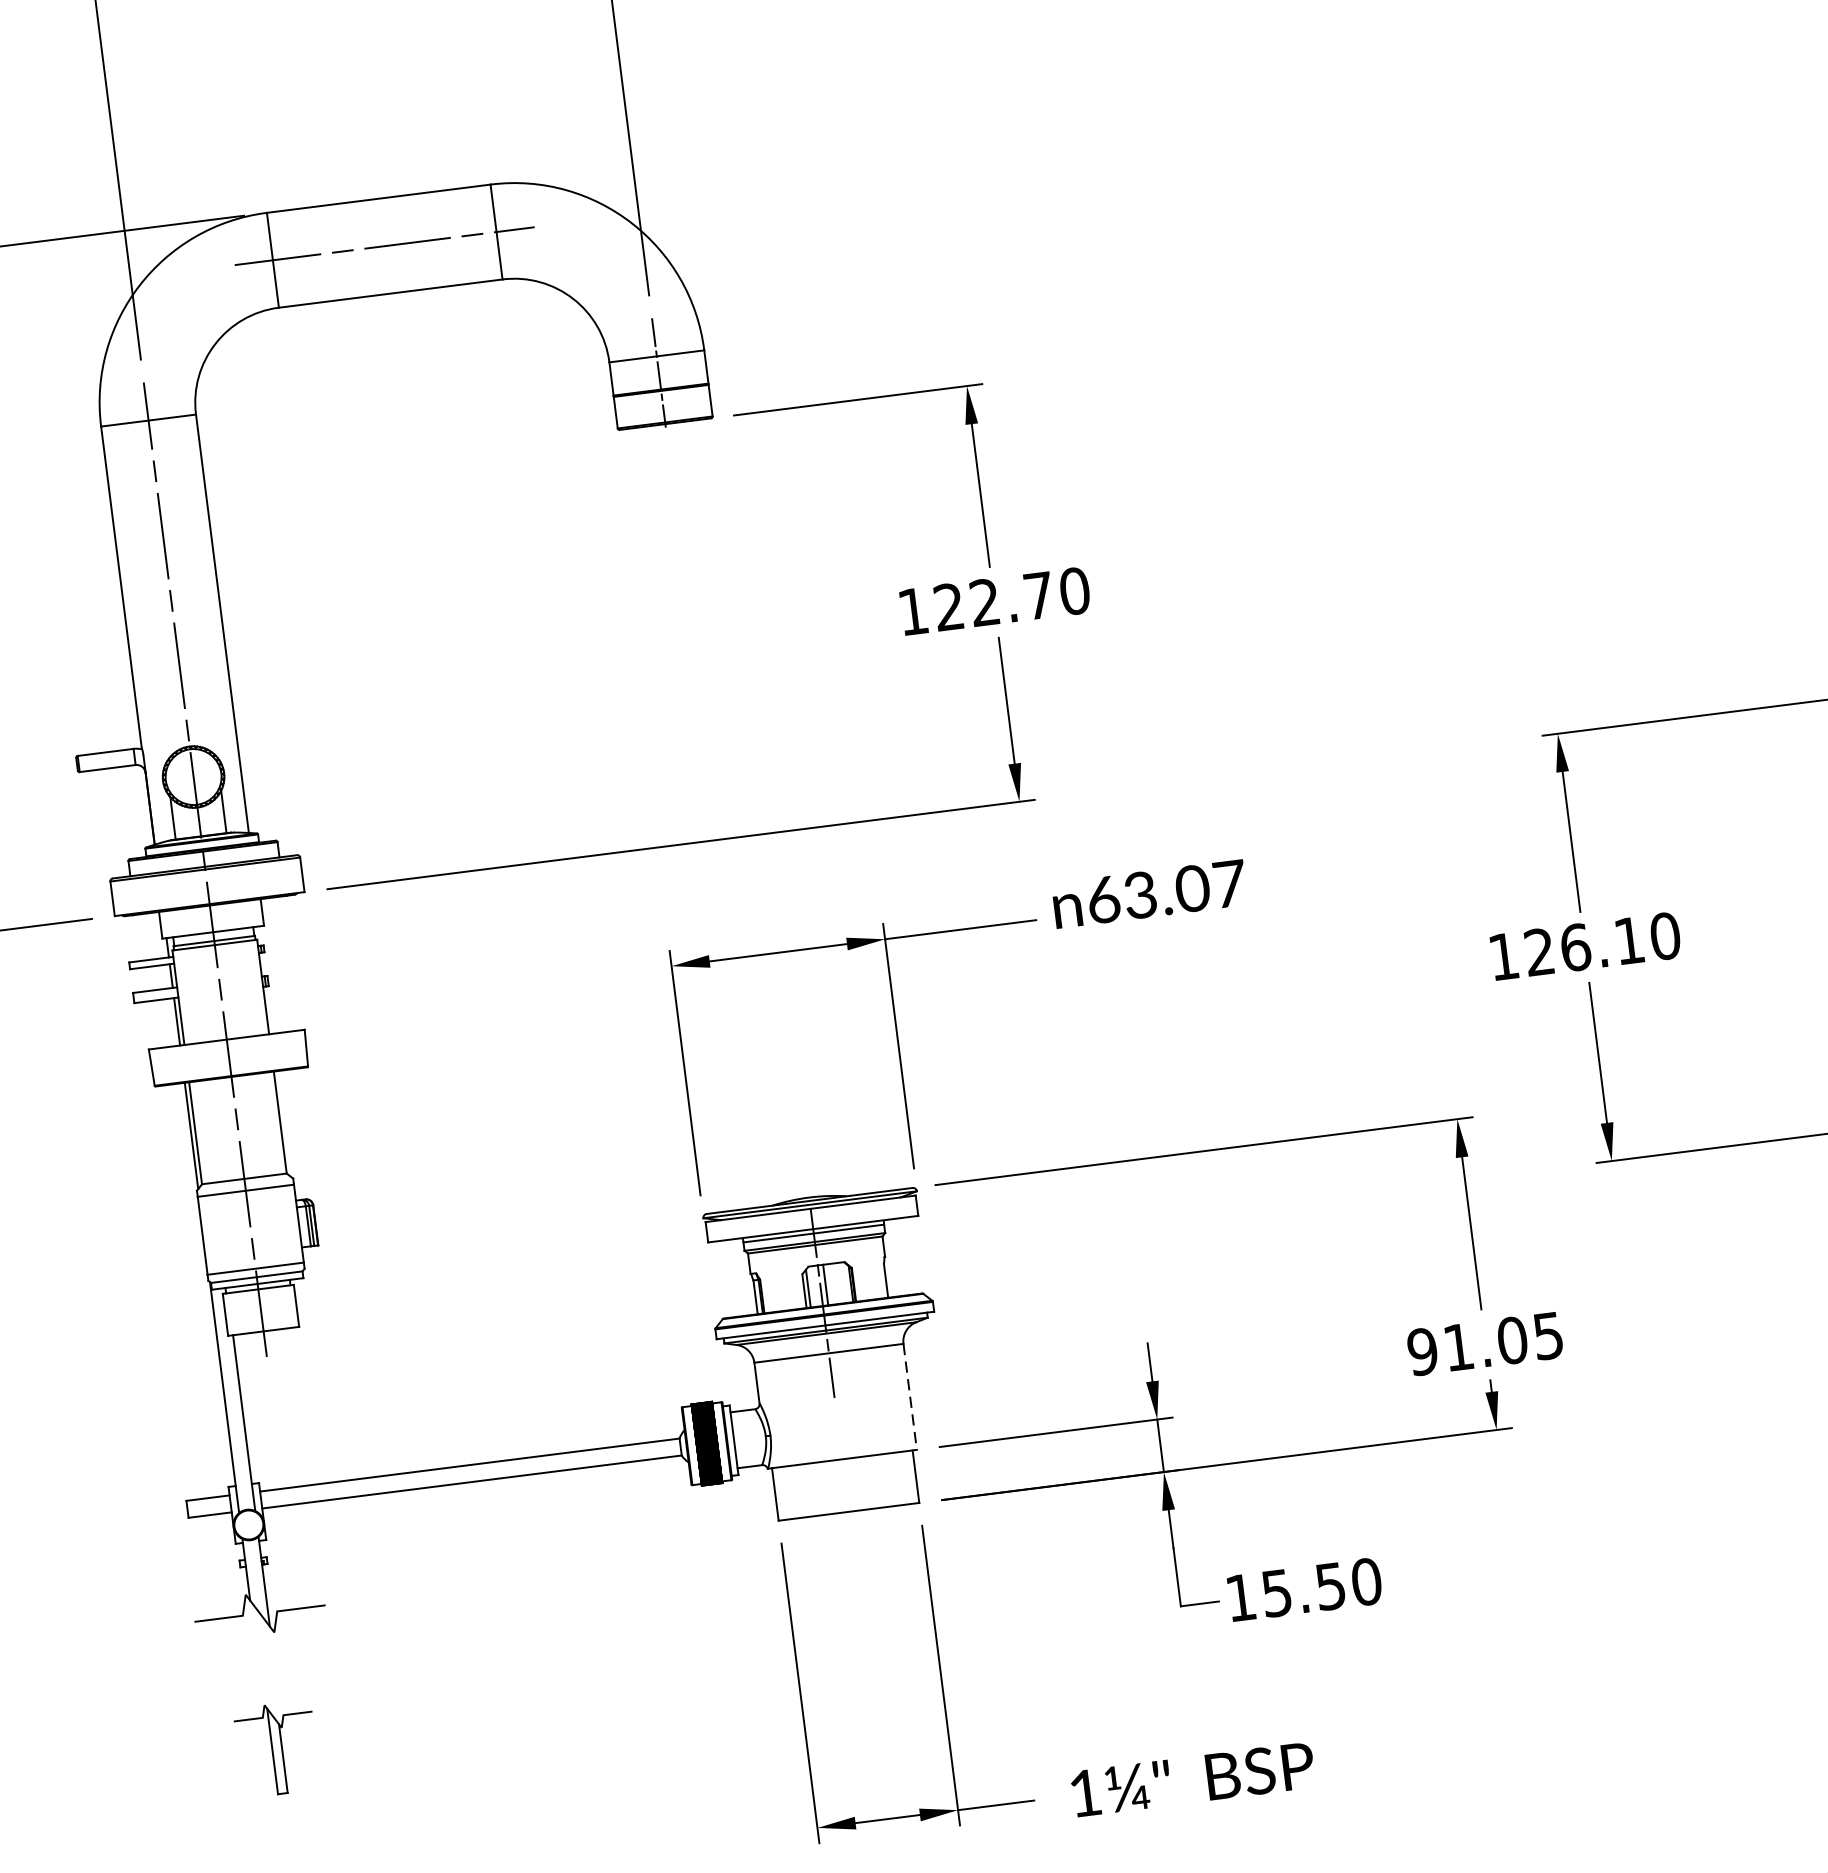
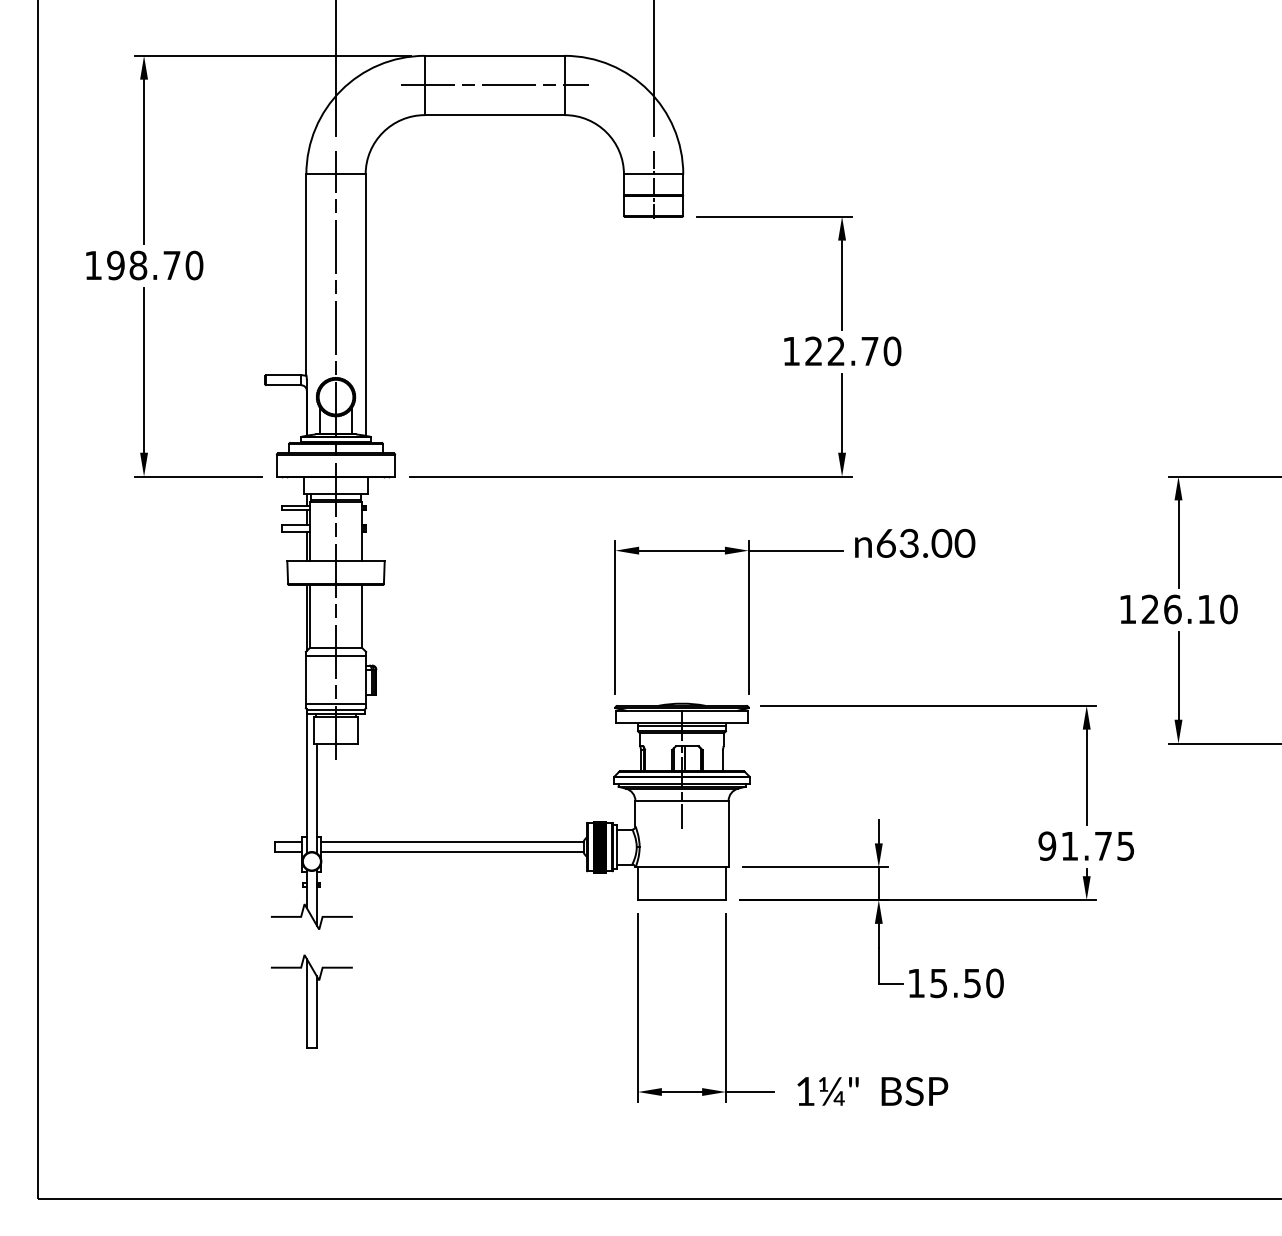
text: (1228, 882) -> (964, 542), 63.07 -> 63.00
text: (1512, 1339) -> (1103, 845), 91.05 -> 91.75
line: (910, 1397) -> (728, 834), dashed -> solid
part: (276, 1749) -> (311, 1001), size x1.67

